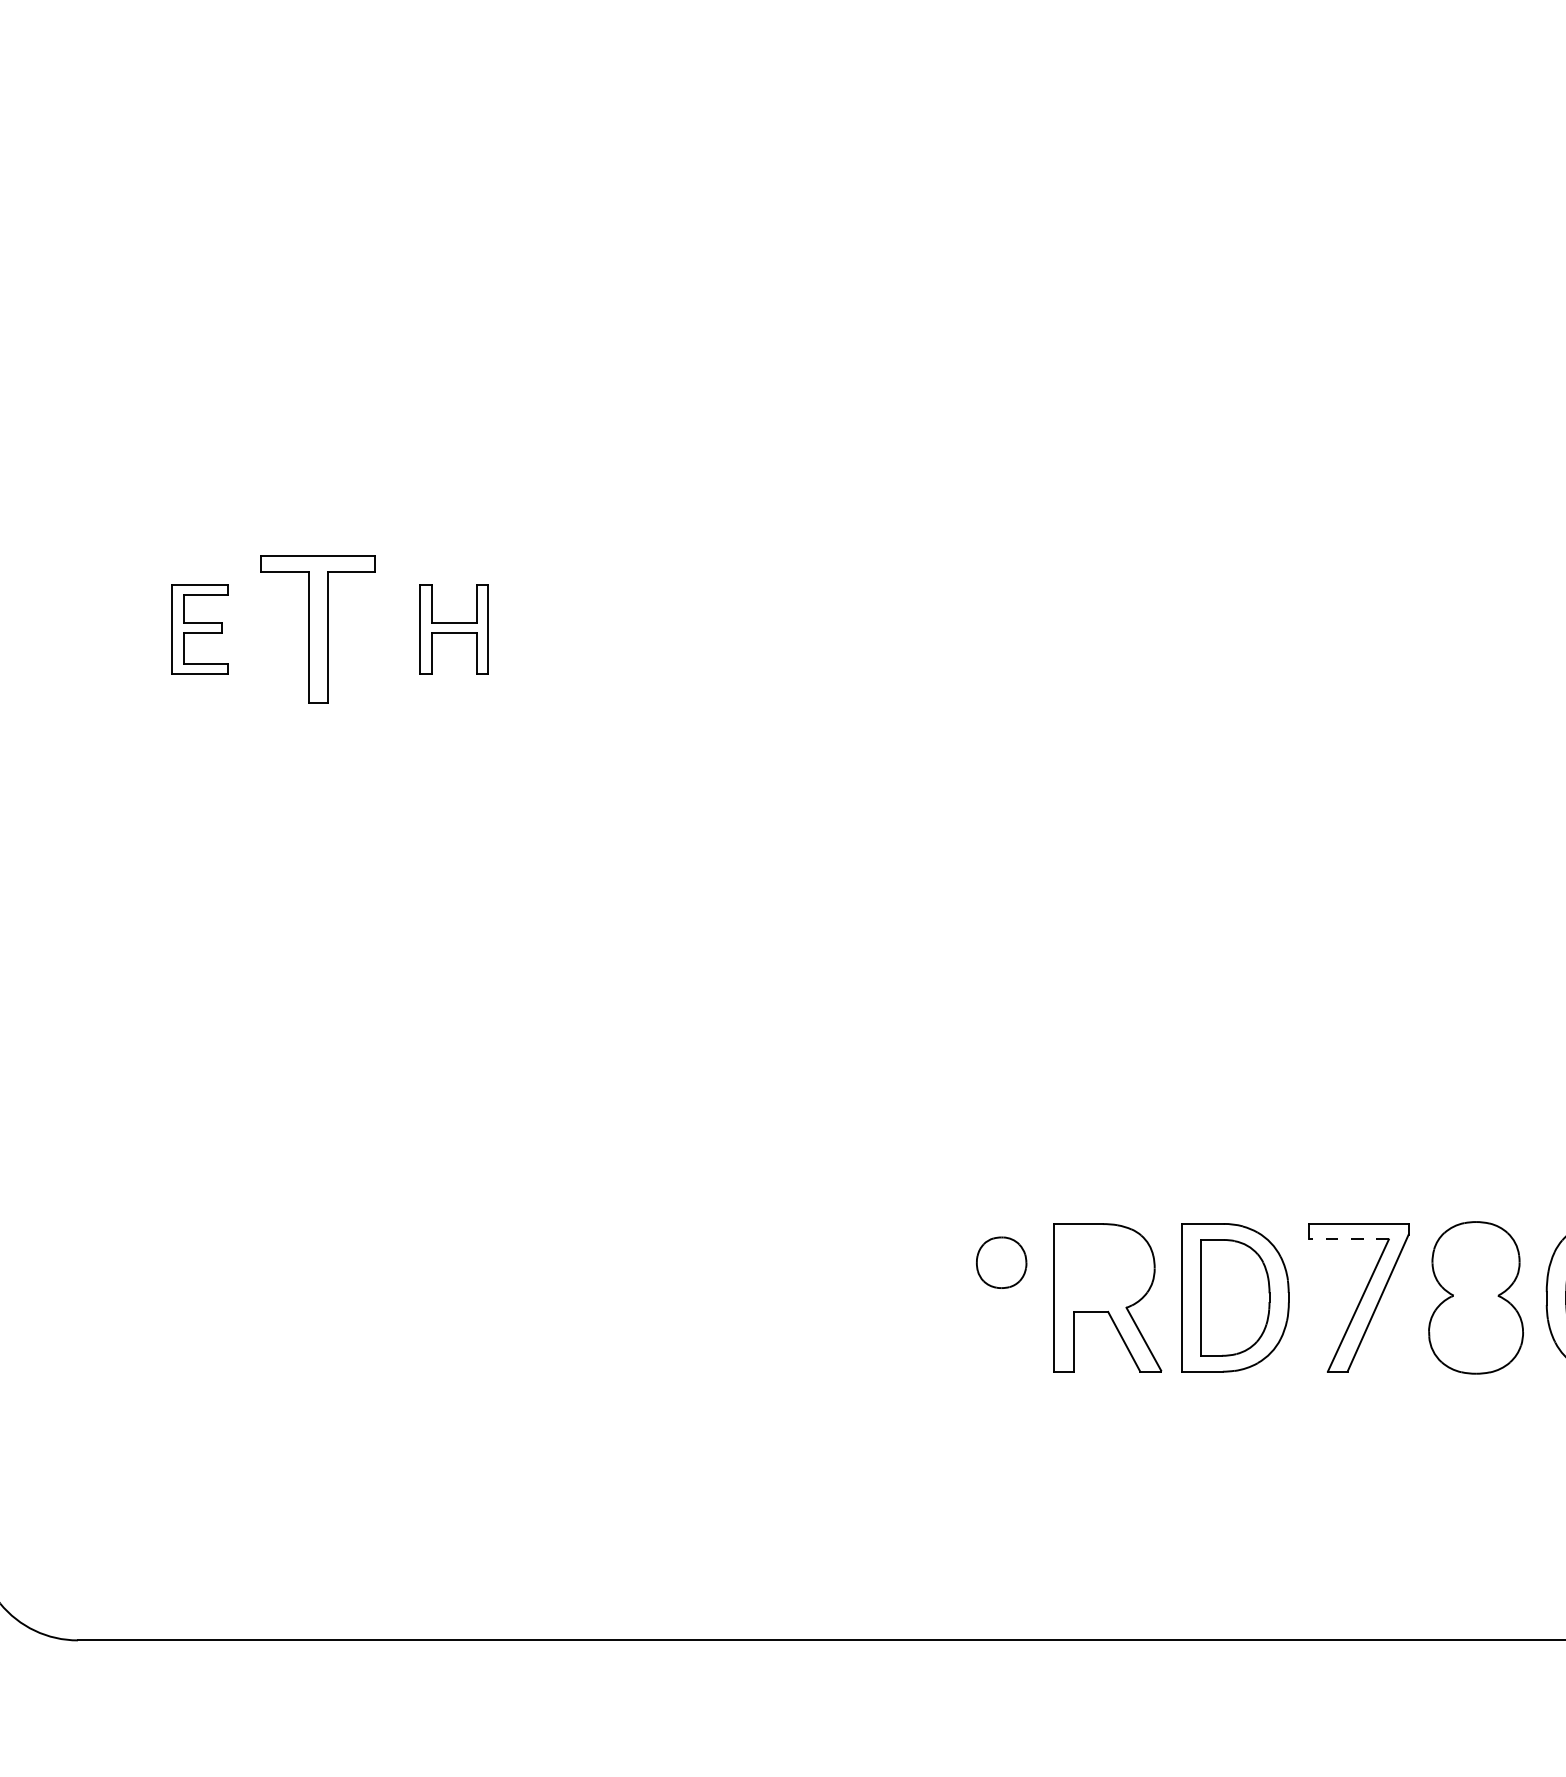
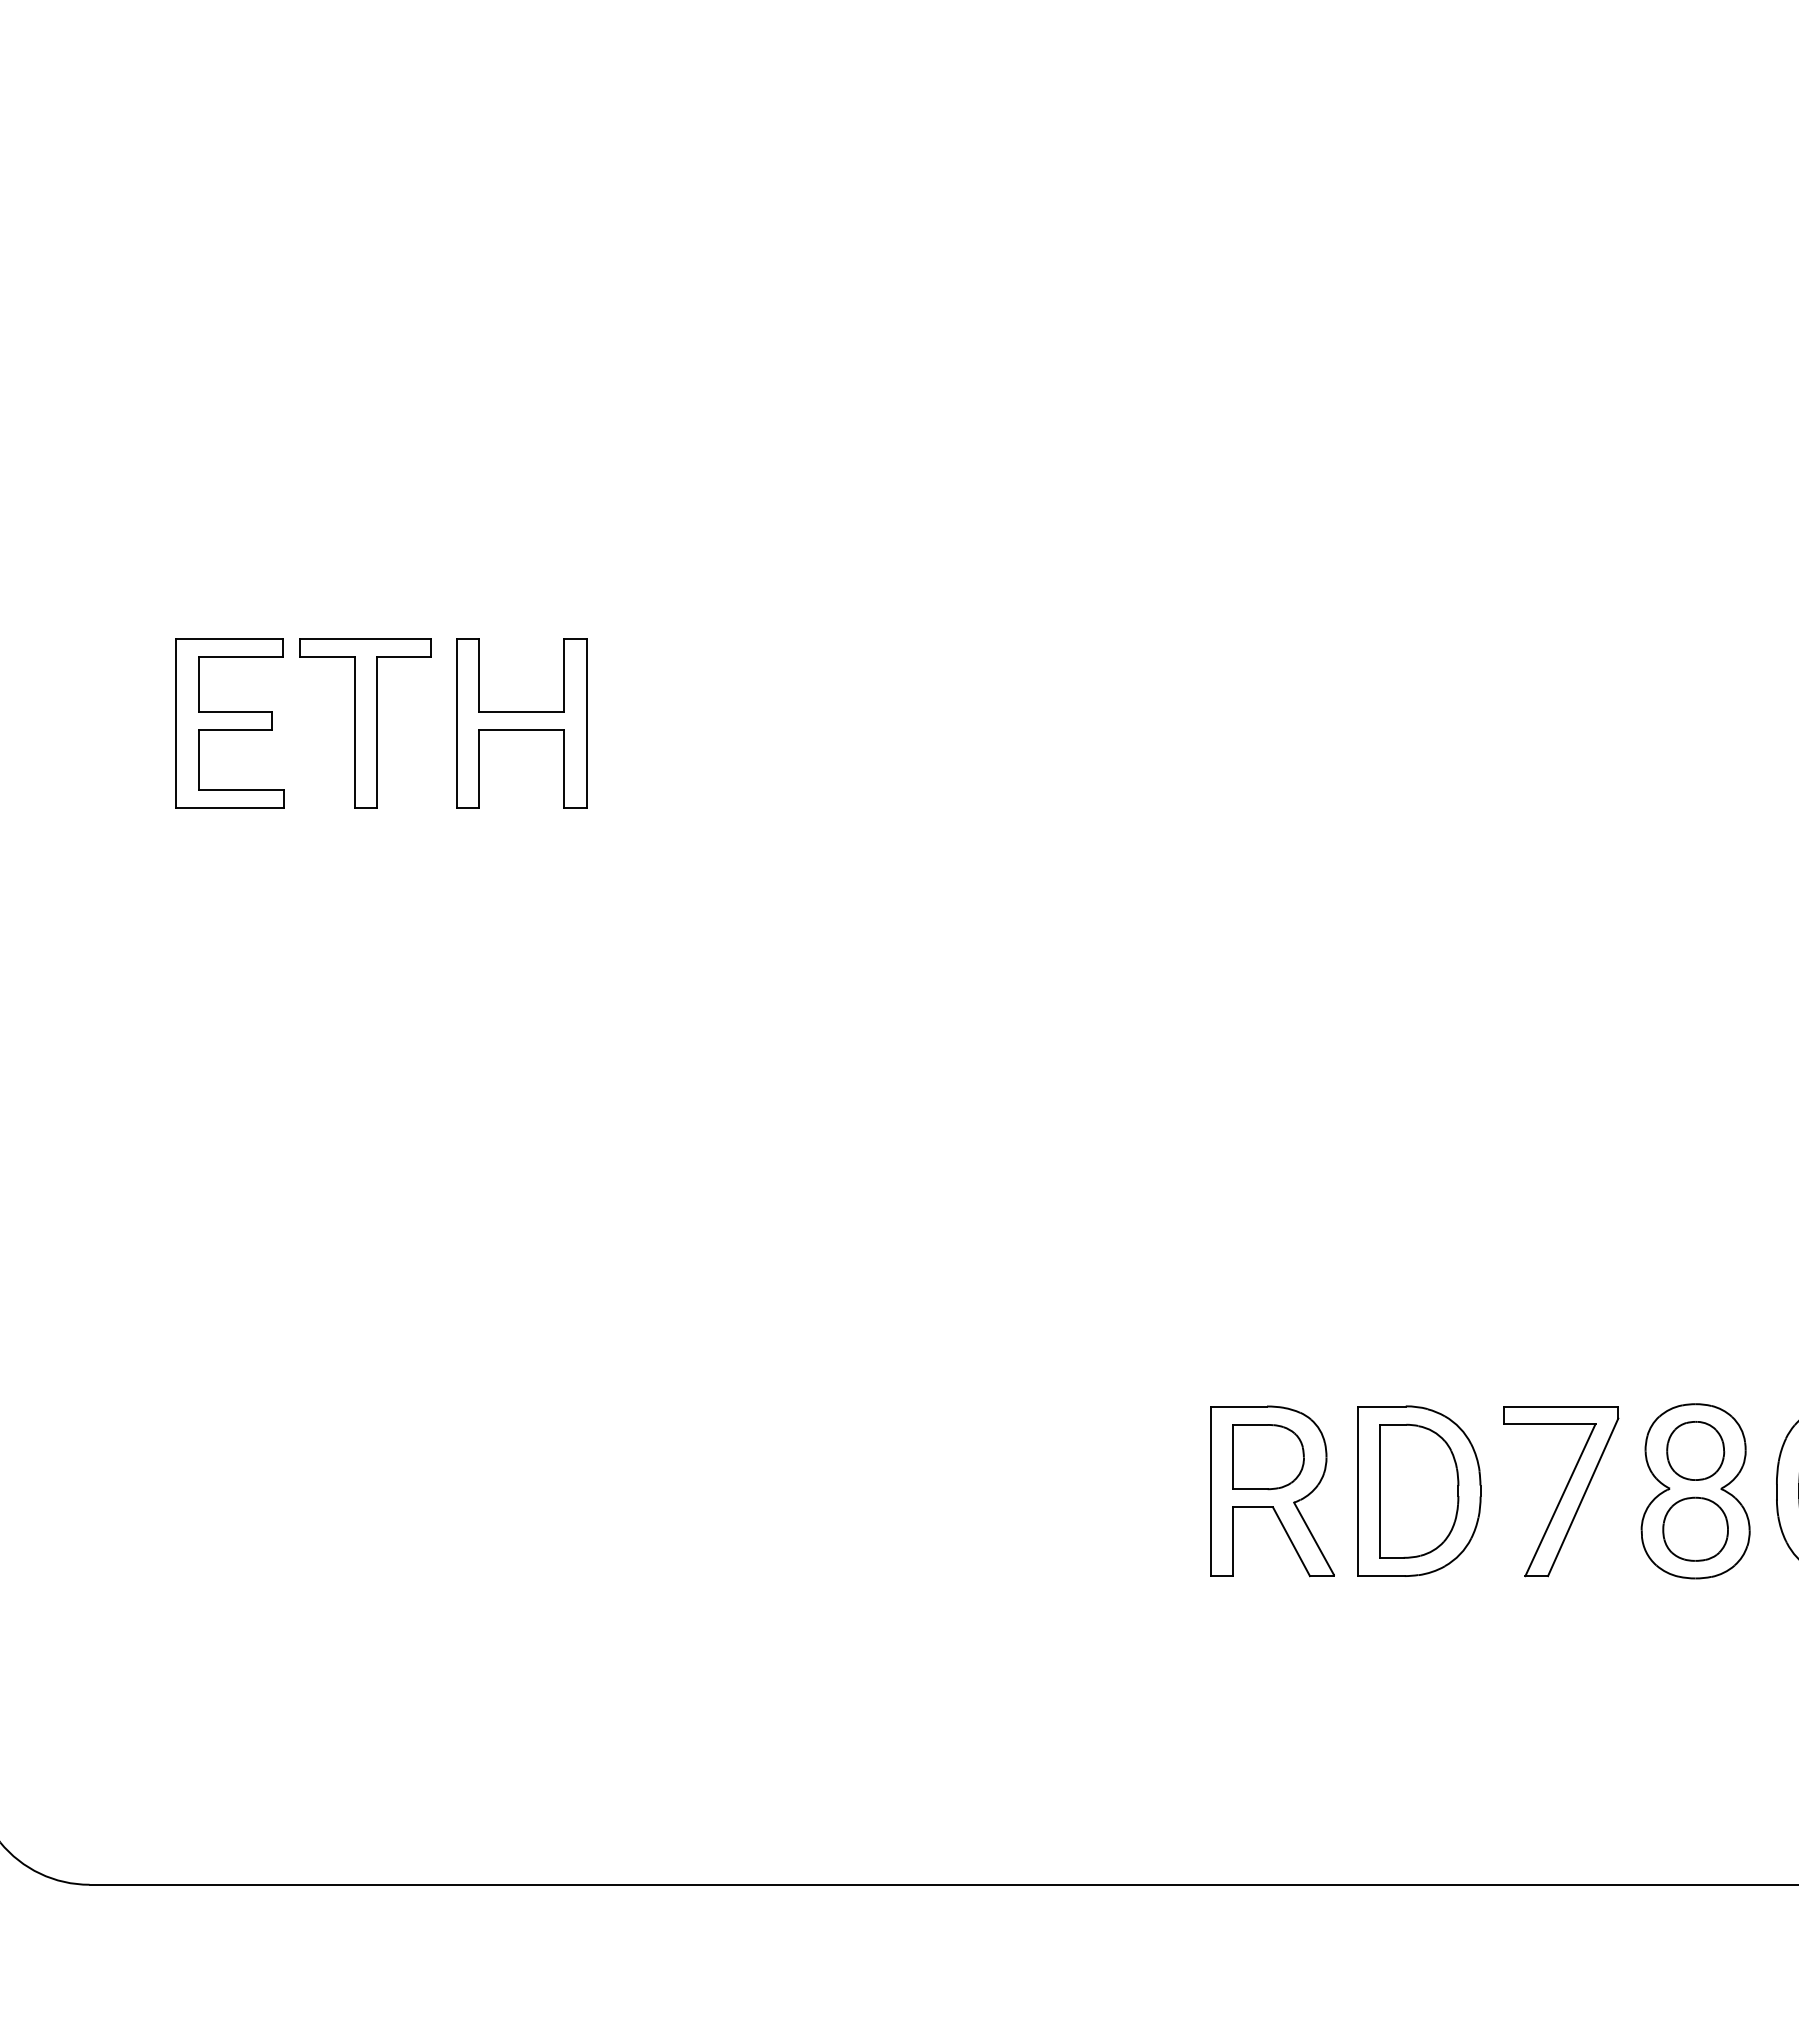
part: (199, 629) -> (229, 723), size x1.67
part: (453, 629) -> (521, 723), size x1.67
line: (1348, 1239) -> (1549, 1424), dashed -> solid
part: (1001, 1262) -> (1695, 1450), moved
part: (1104, 1268) -> (1268, 1457), added
part: (1475, 1330) -> (1695, 1528), added

